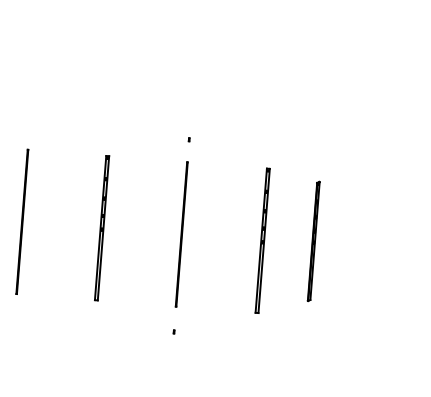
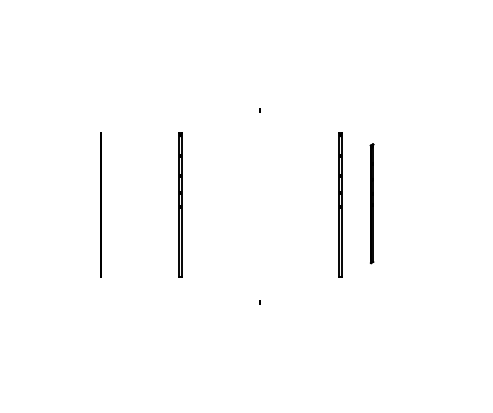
line: (181, 233) -> (259, 204), removed
part: (313, 241) -> (371, 203), moved

